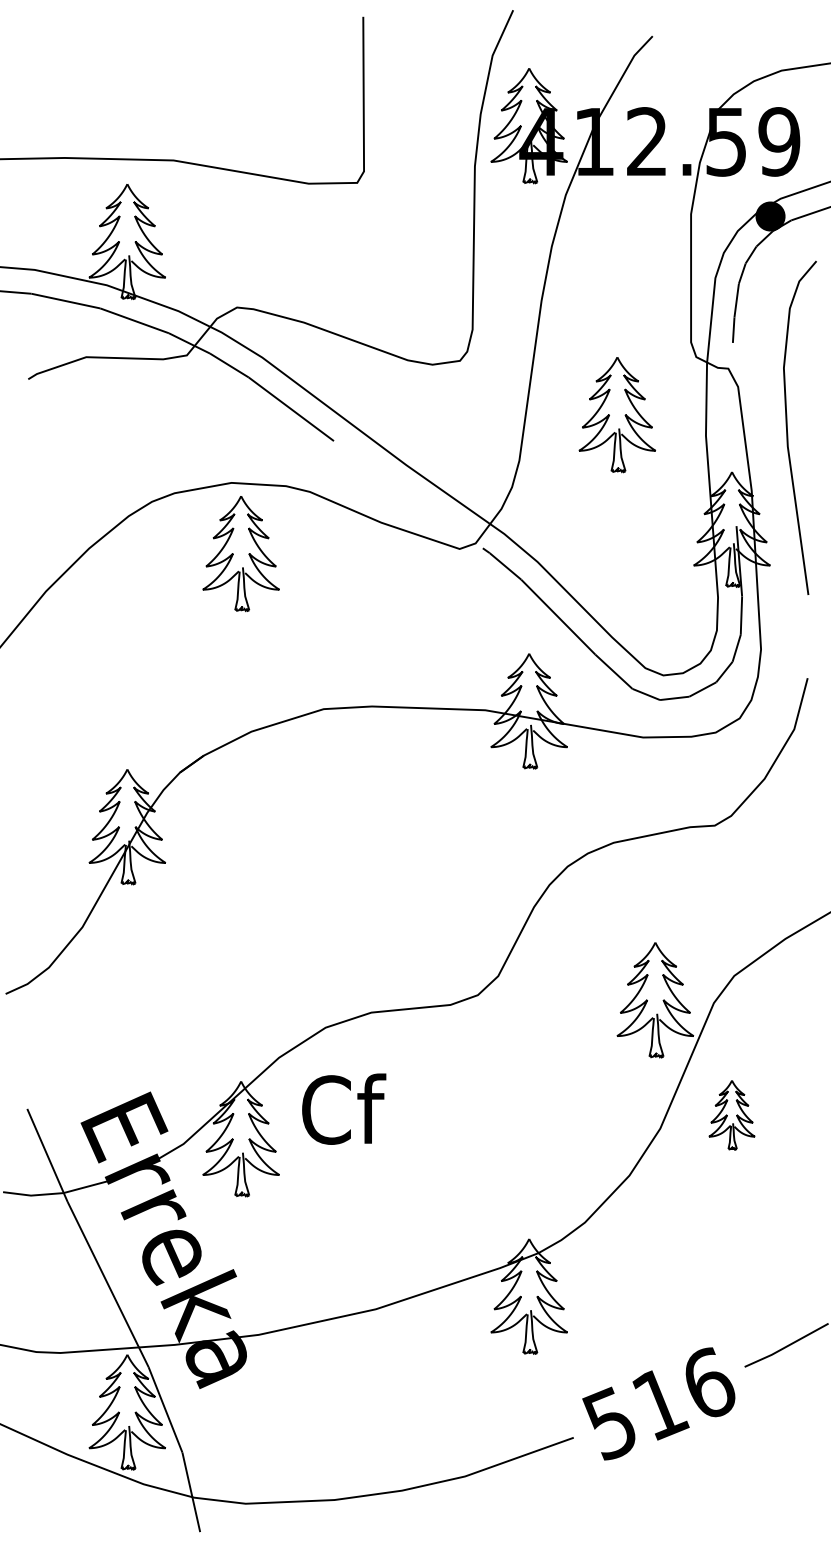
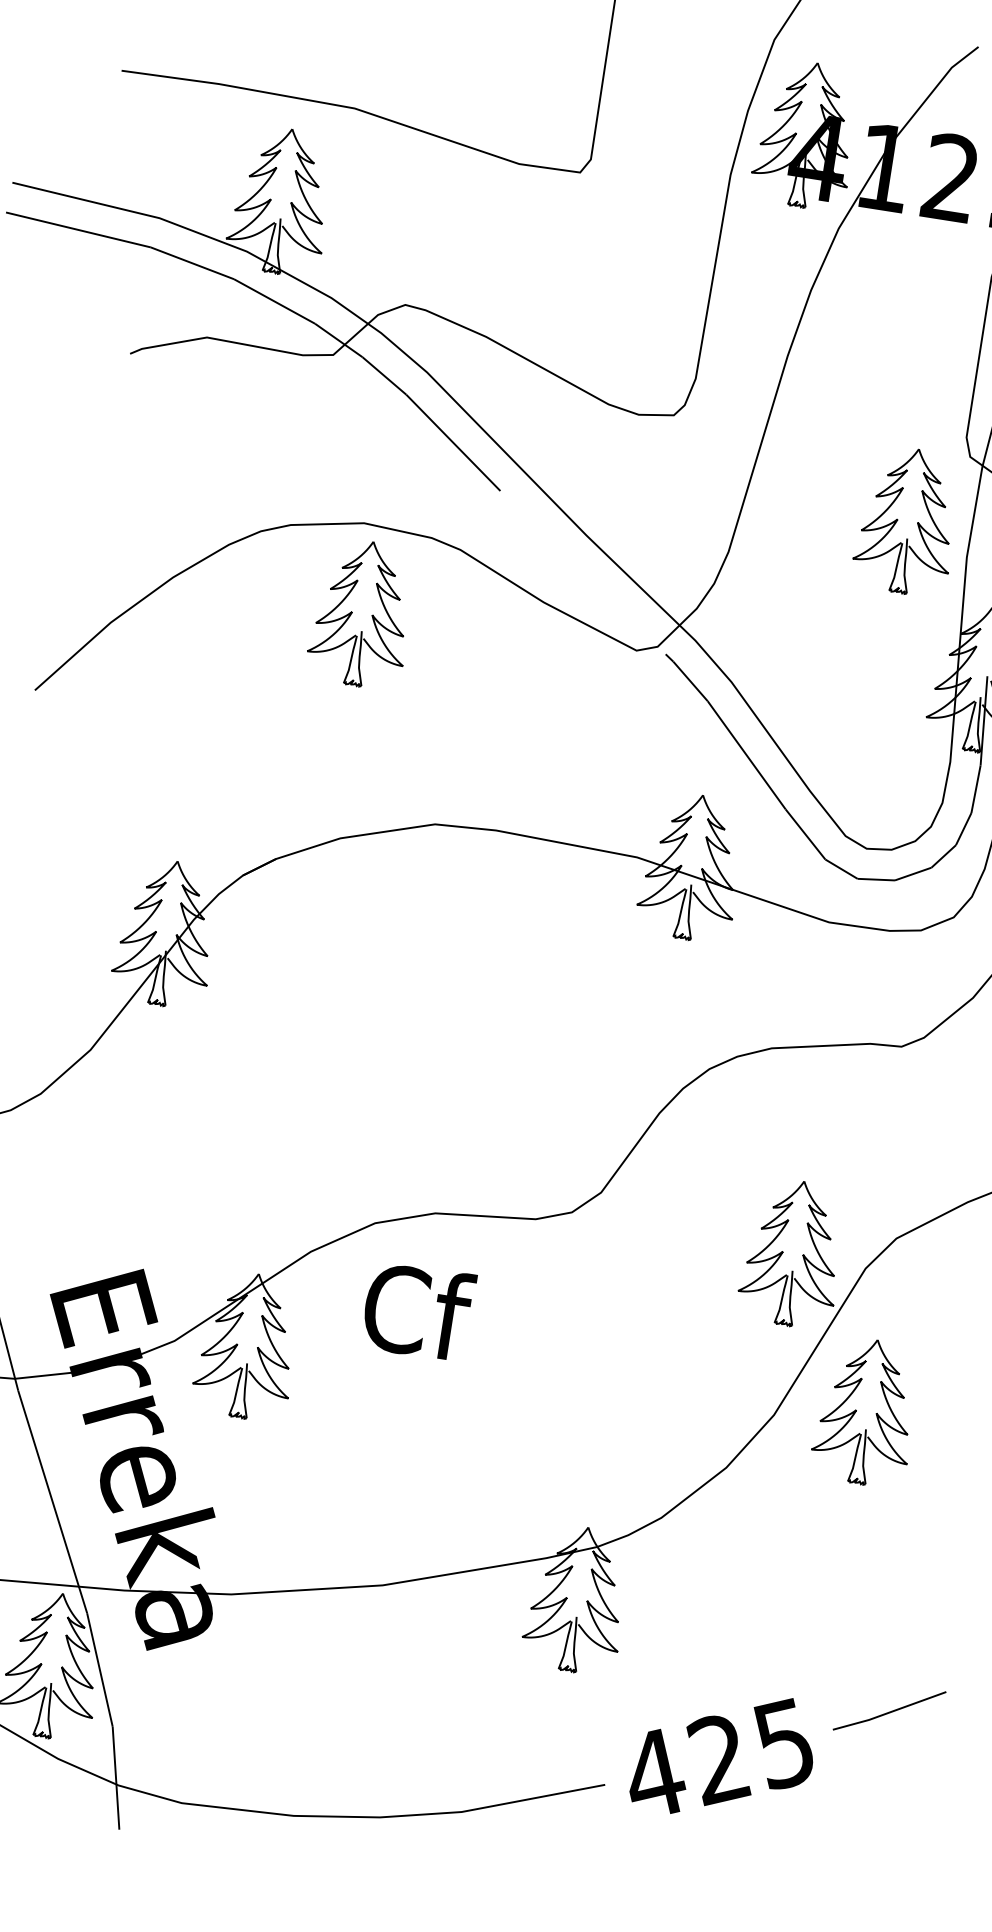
part: (616, 415) -> (906, 521), moved
text: (344, 1108) -> (418, 1310), moved
part: (731, 1115) -> (865, 1412), size x1.67
text: (658, 1403) -> (717, 1758), 516 -> 425

